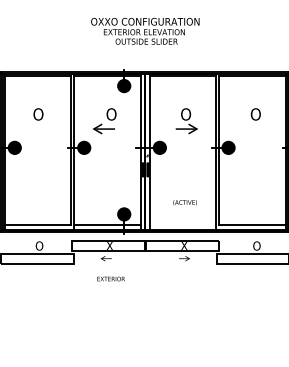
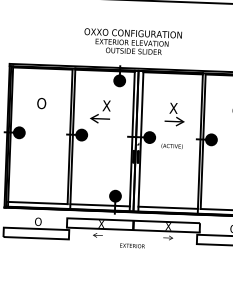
text: (145, 30) -> (133, 41), moved
text: (111, 114) -> (107, 105), O -> X
text: (185, 114) -> (173, 108), O -> X
text: (184, 202) -> (171, 146), moved
line: (183, 225) -> (168, 208), added
text: (110, 278) -> (131, 245), moved

